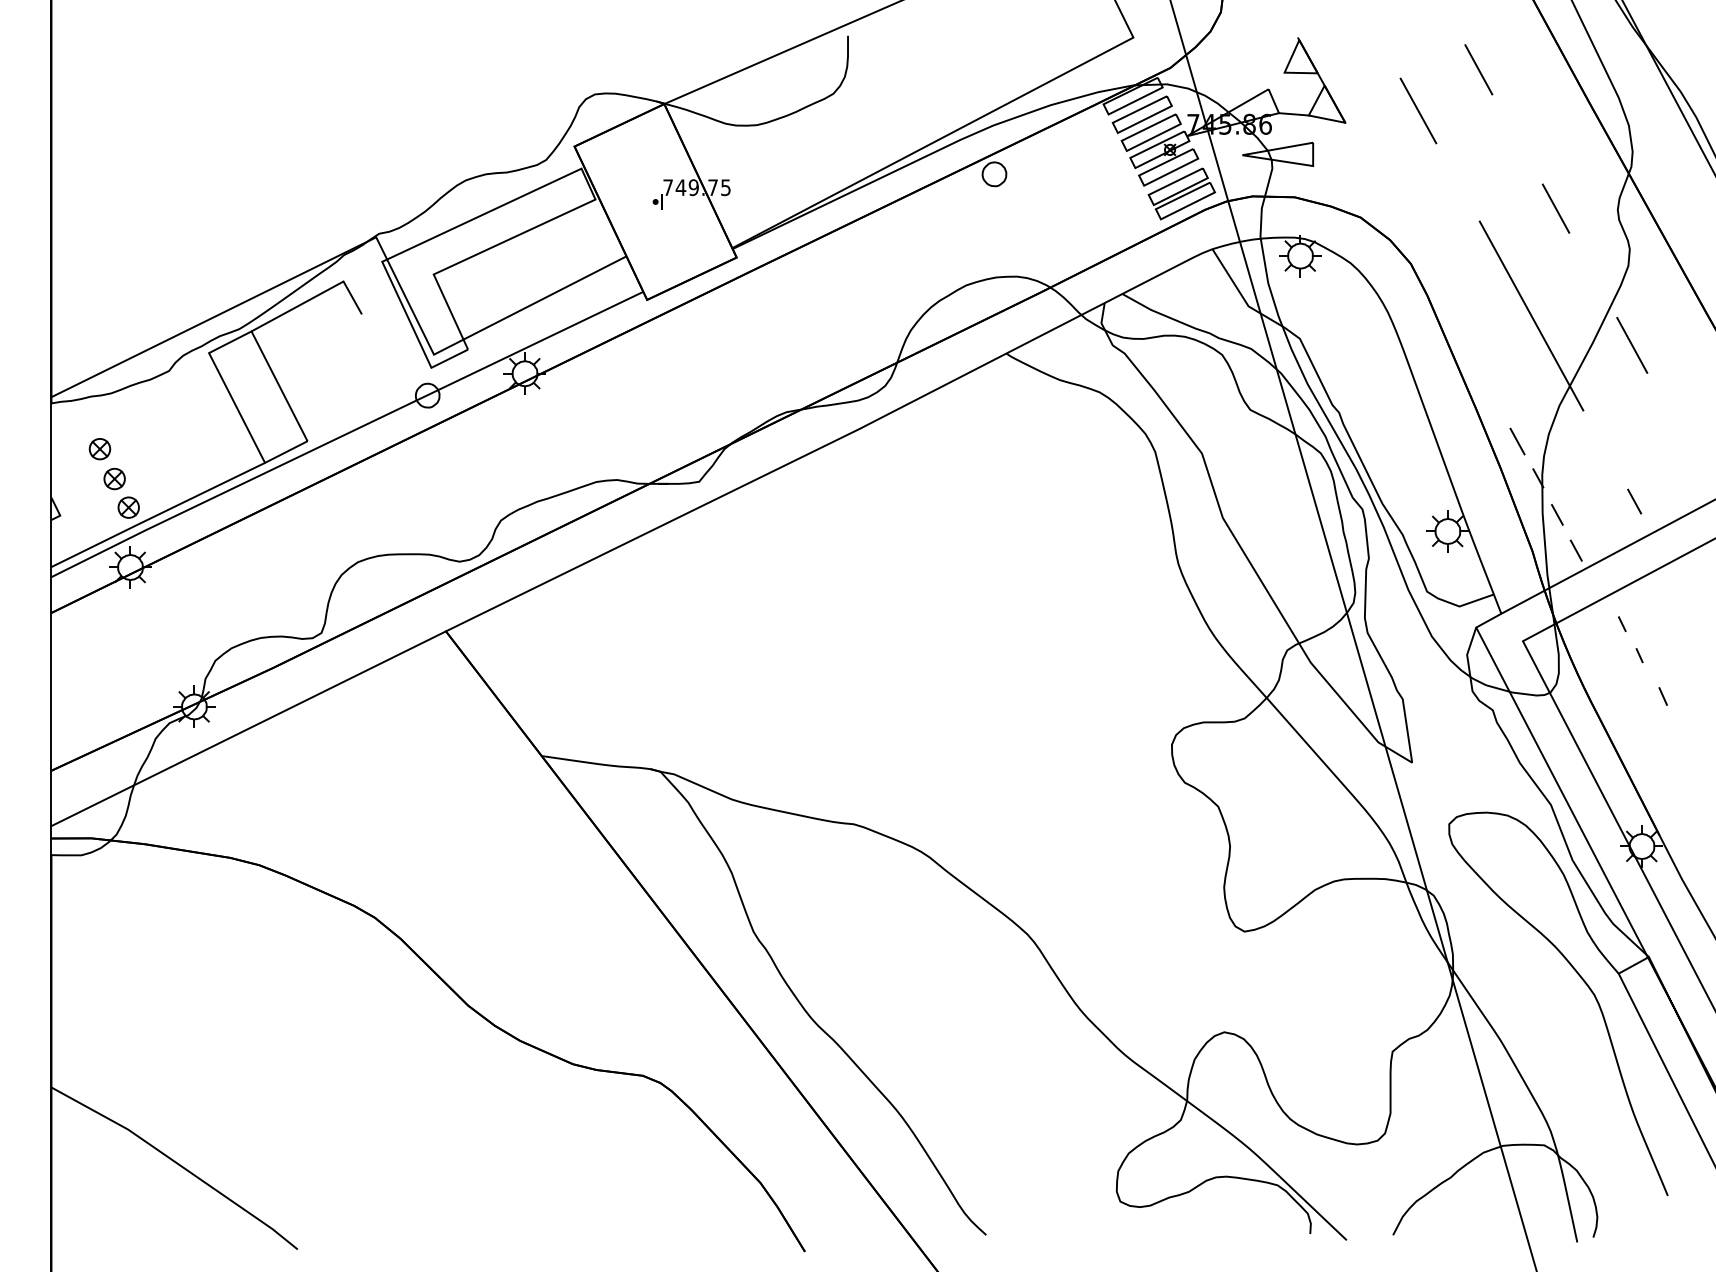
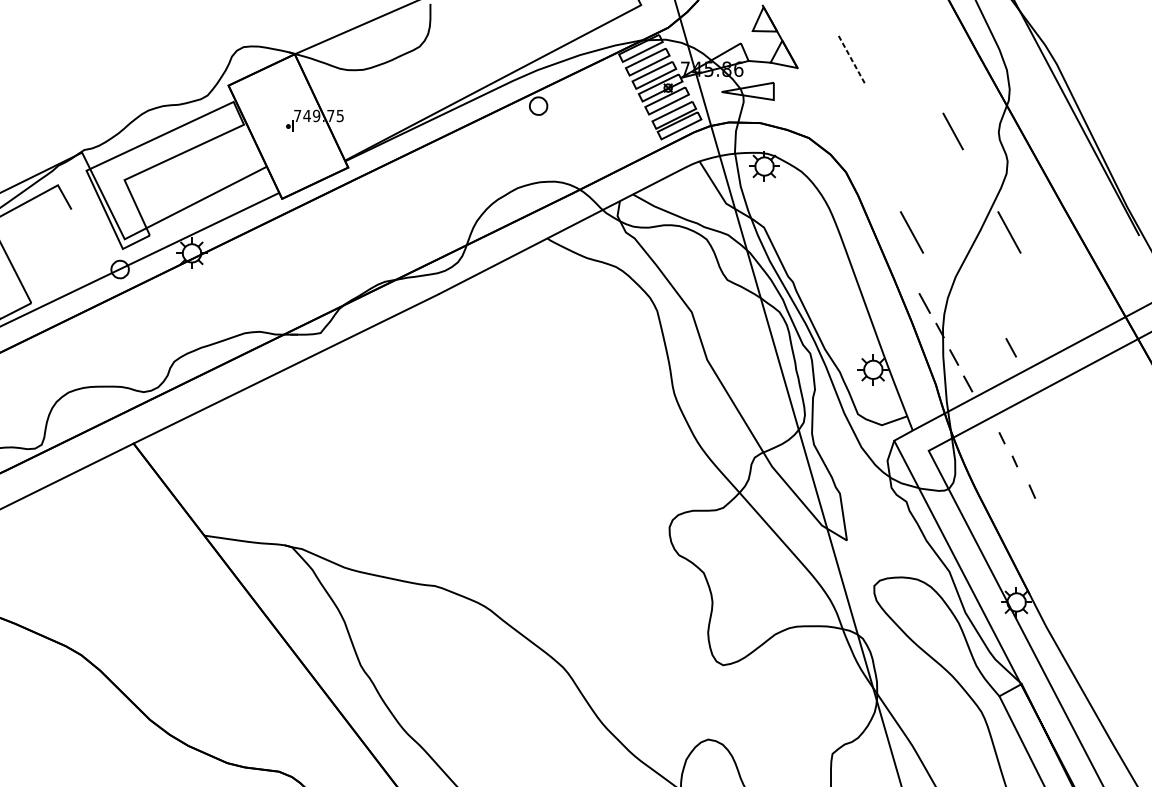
line: (1478, 69) -> (895, 28), removed
line: (1418, 111) -> (851, 59), solid -> dashed
line: (1531, 315) -> (935, 210), removed
line: (1500, 345) -> (912, 232), added

